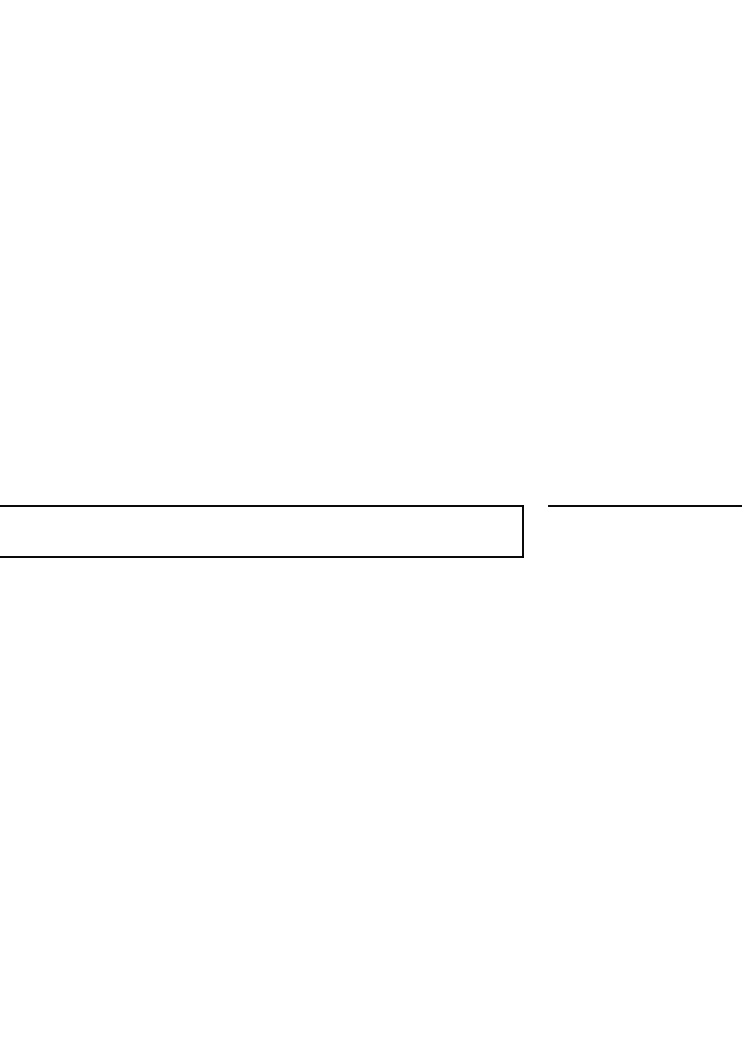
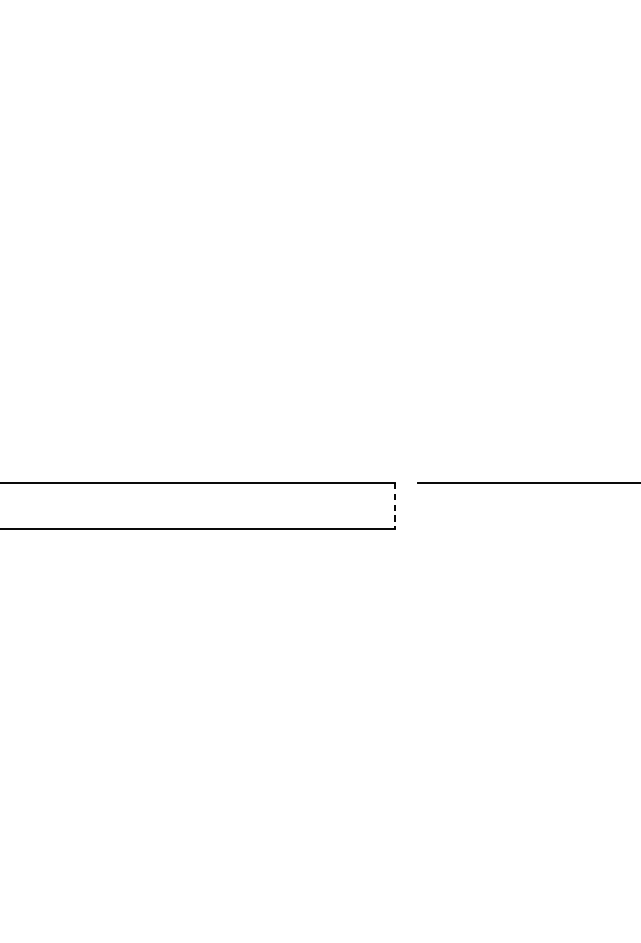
line: (523, 531) -> (394, 505), solid -> dashed

